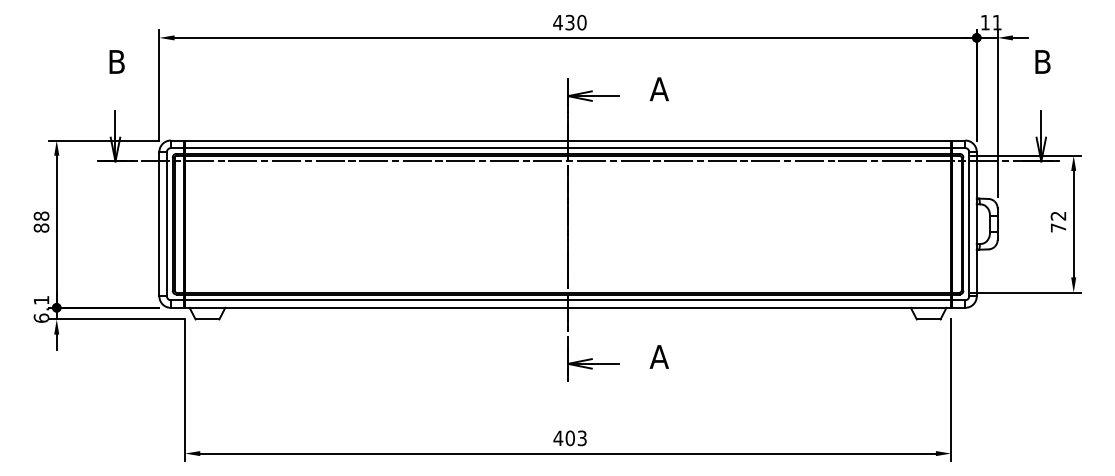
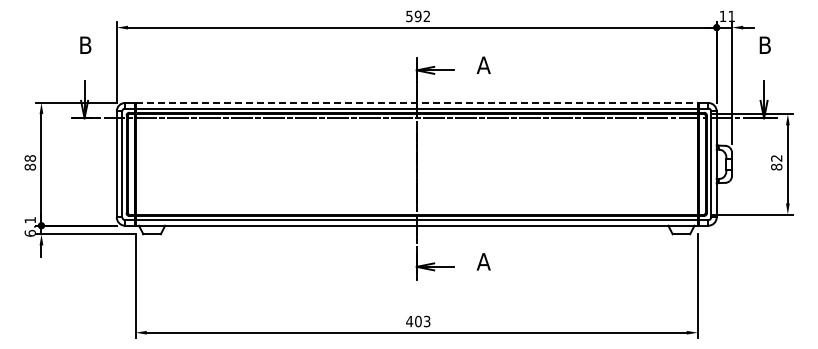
text: (569, 22) -> (417, 16), 430 -> 592
line: (569, 139) -> (417, 102), solid -> dashed
text: (1058, 227) -> (776, 166), 72 -> 82

